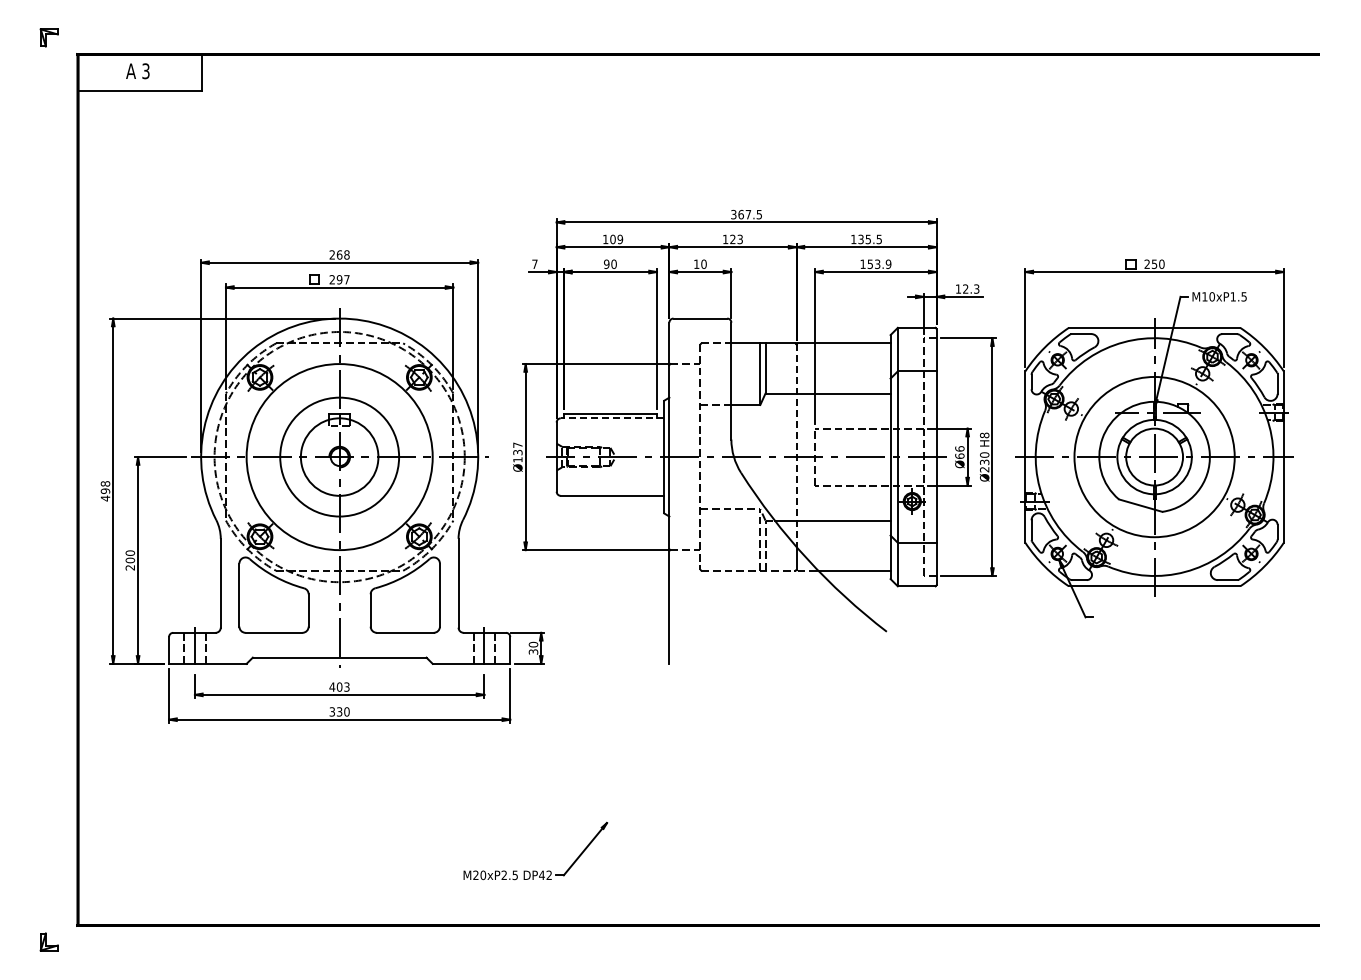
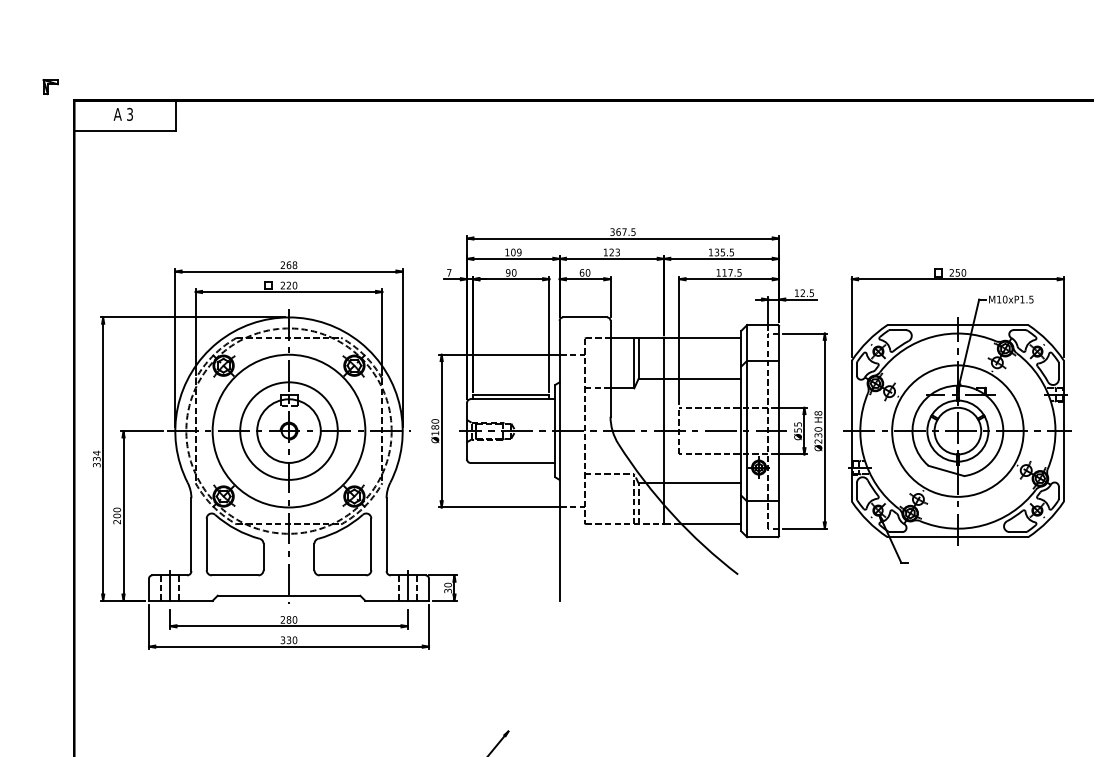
text: (696, 263) -> (581, 272), 10 -> 60
text: (879, 264) -> (732, 273), 153.9 -> 117.5
text: (342, 279) -> (291, 285), 297 -> 220
text: (976, 288) -> (811, 292), 12.3 -> 12.5
line: (612, 418) -> (512, 399), dashed -> solid
line: (796, 446) -> (663, 422), dashed -> solid
text: (517, 448) -> (434, 424), Ø137 -> Ø180
text: (959, 452) -> (797, 427), Ø66 -> Ø55
text: (105, 491) -> (96, 459), 498 -> 334
text: (339, 686) -> (288, 619), 403 -> 280

